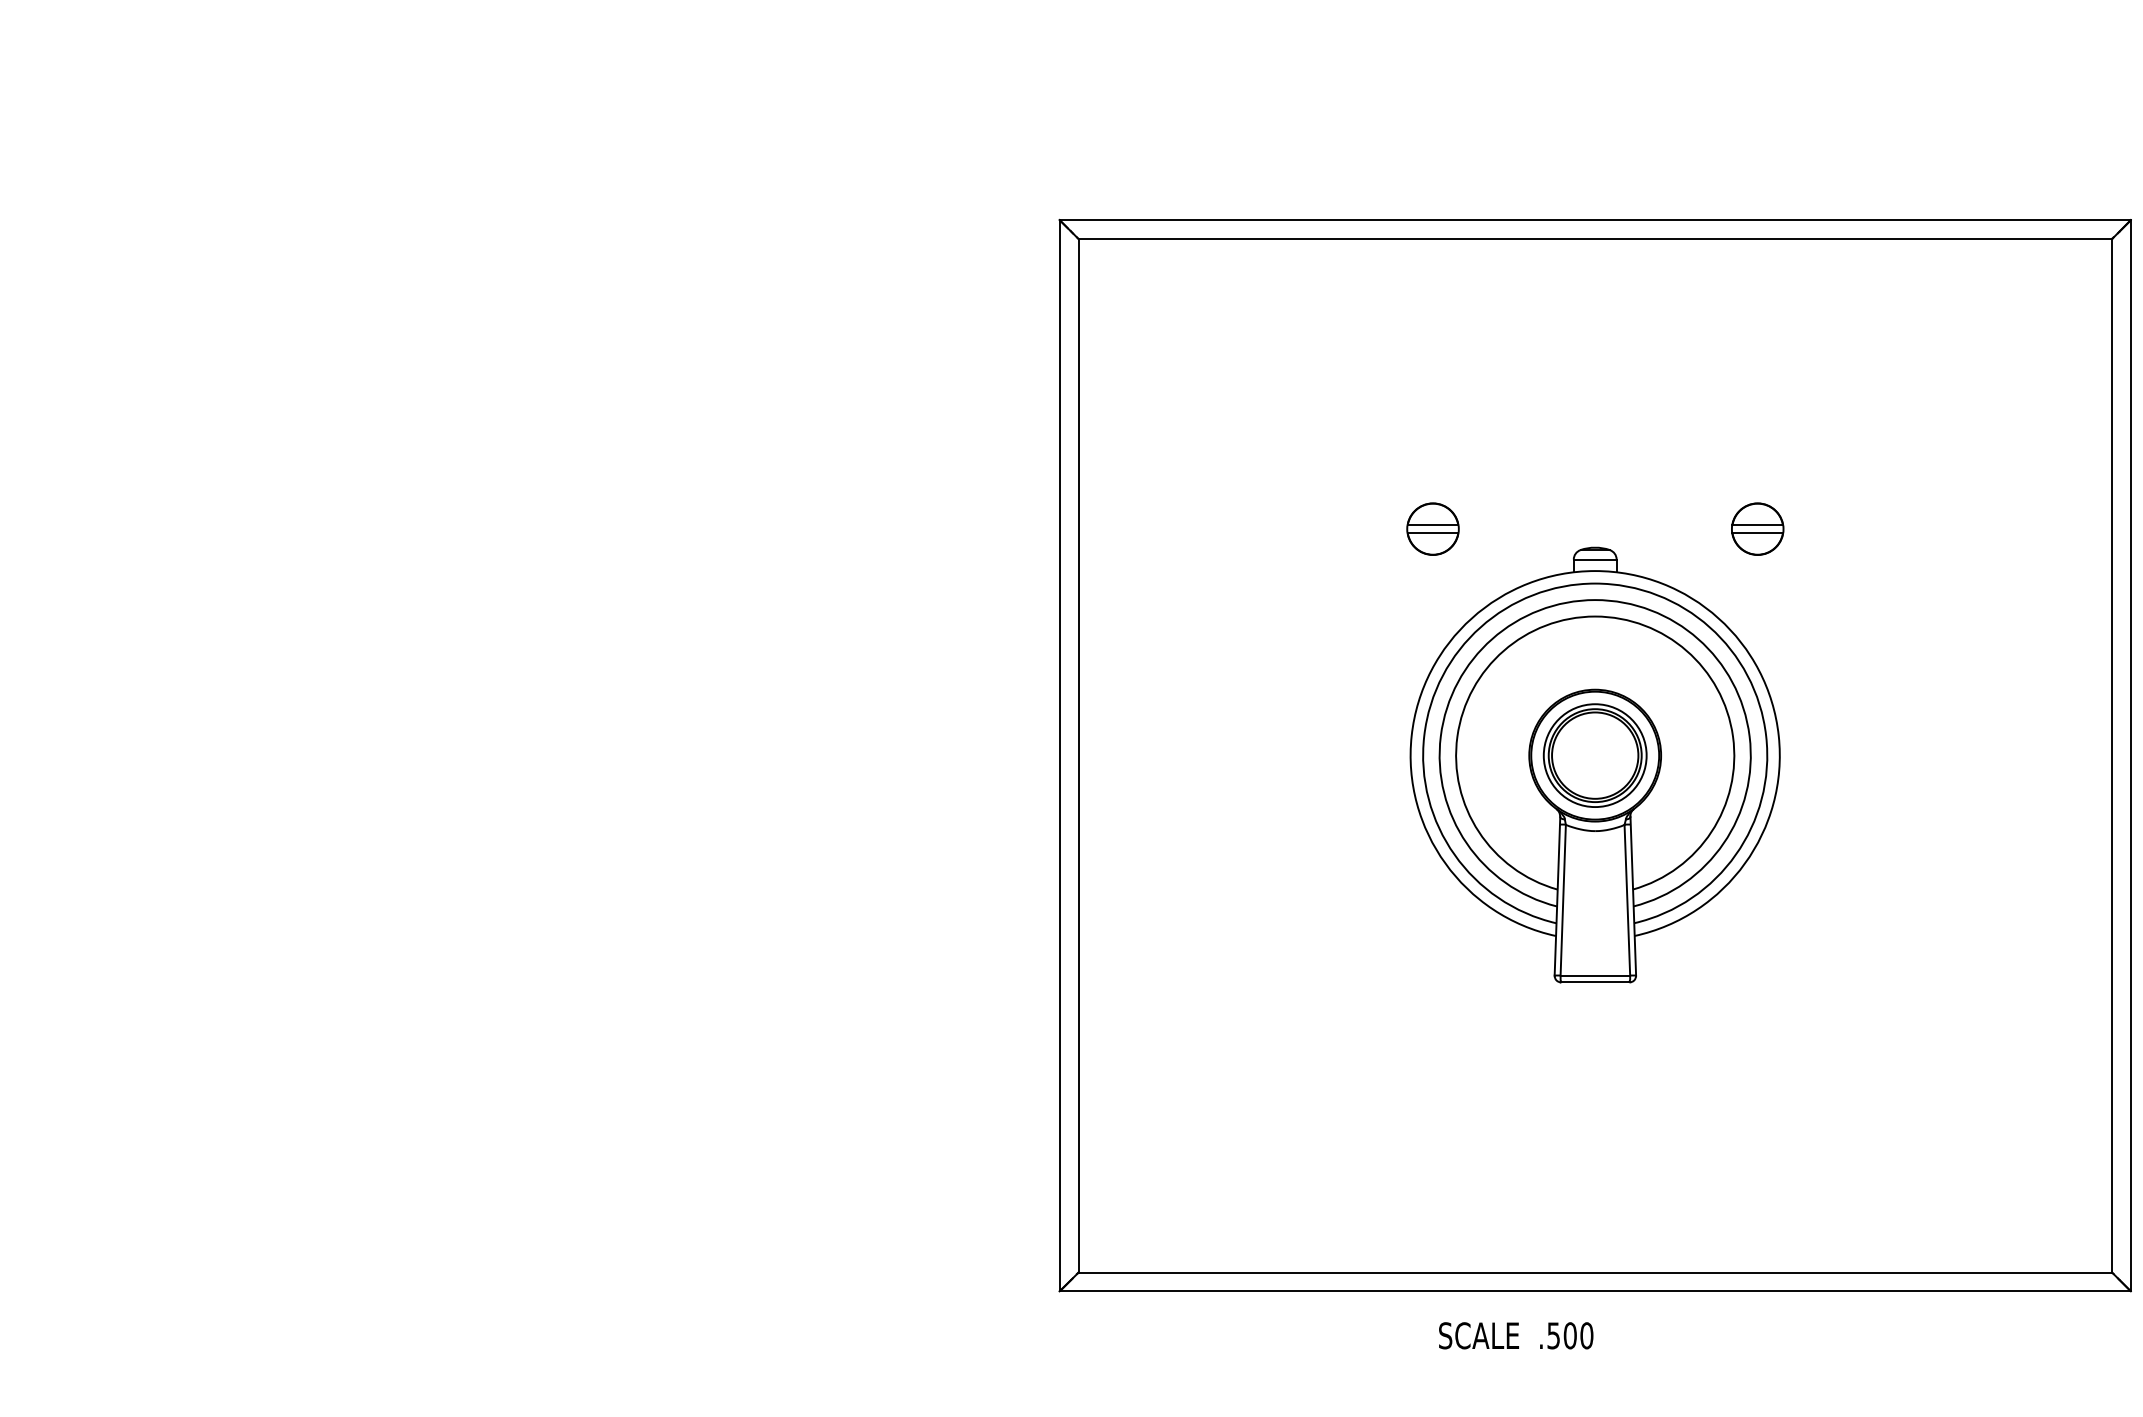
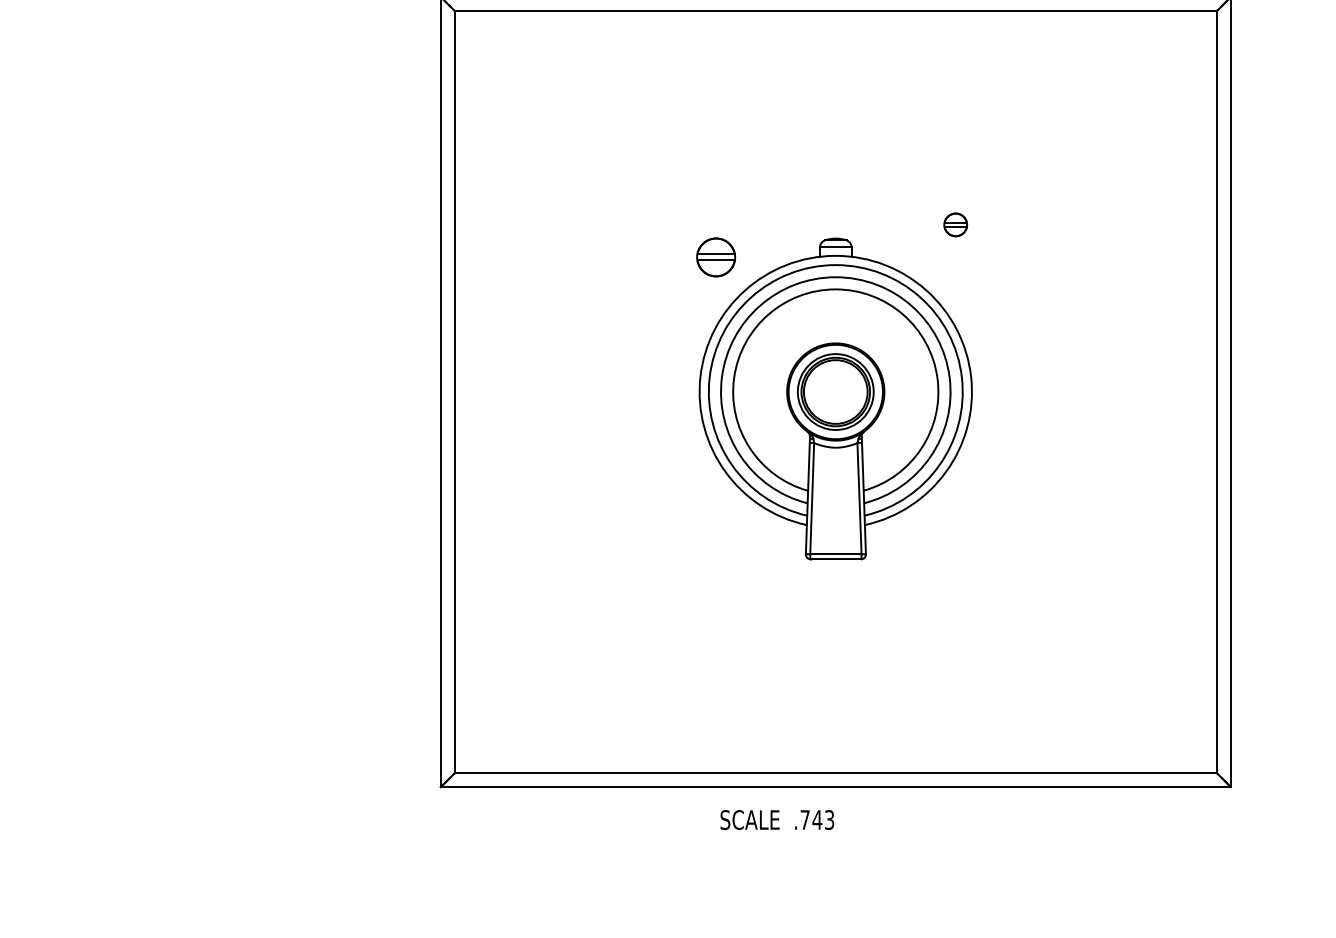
part: (1432, 528) -> (715, 256), moved
part: (1757, 528) -> (955, 224), size x0.6
text: (1570, 1335) -> (817, 819), .500 -> .743

